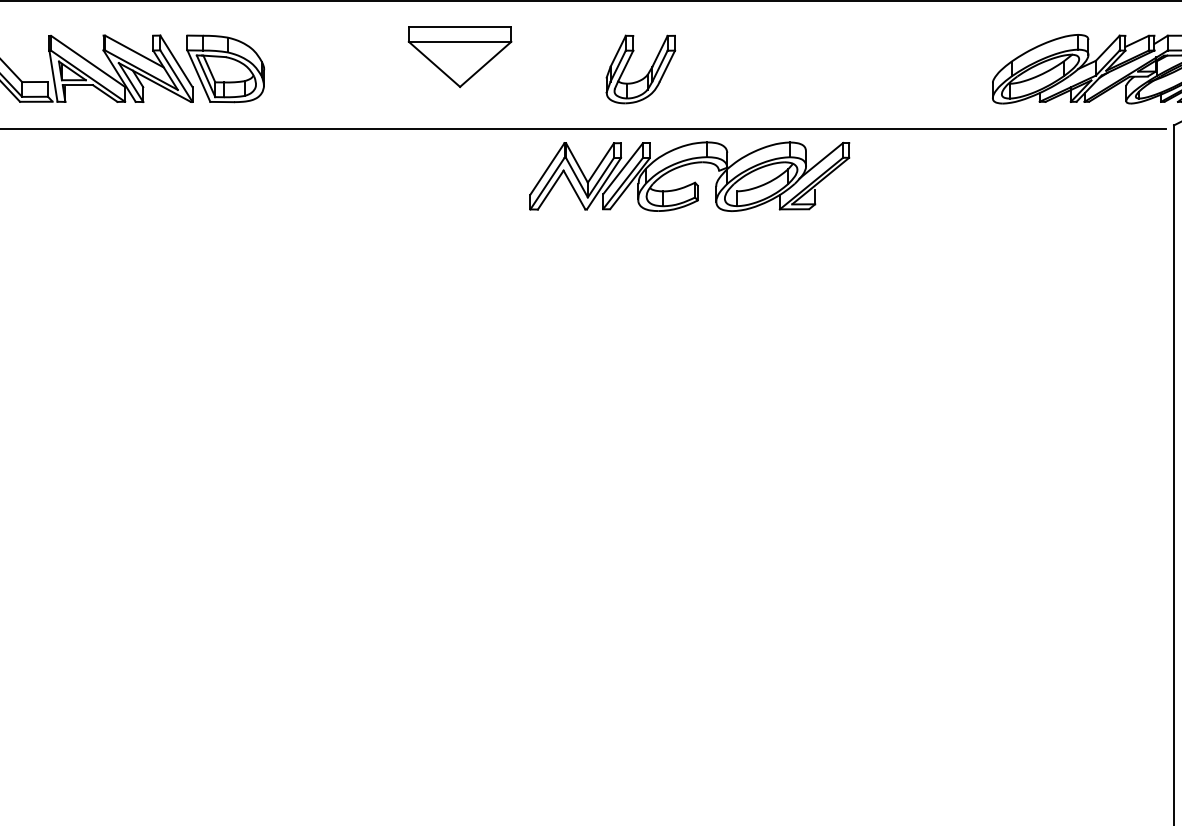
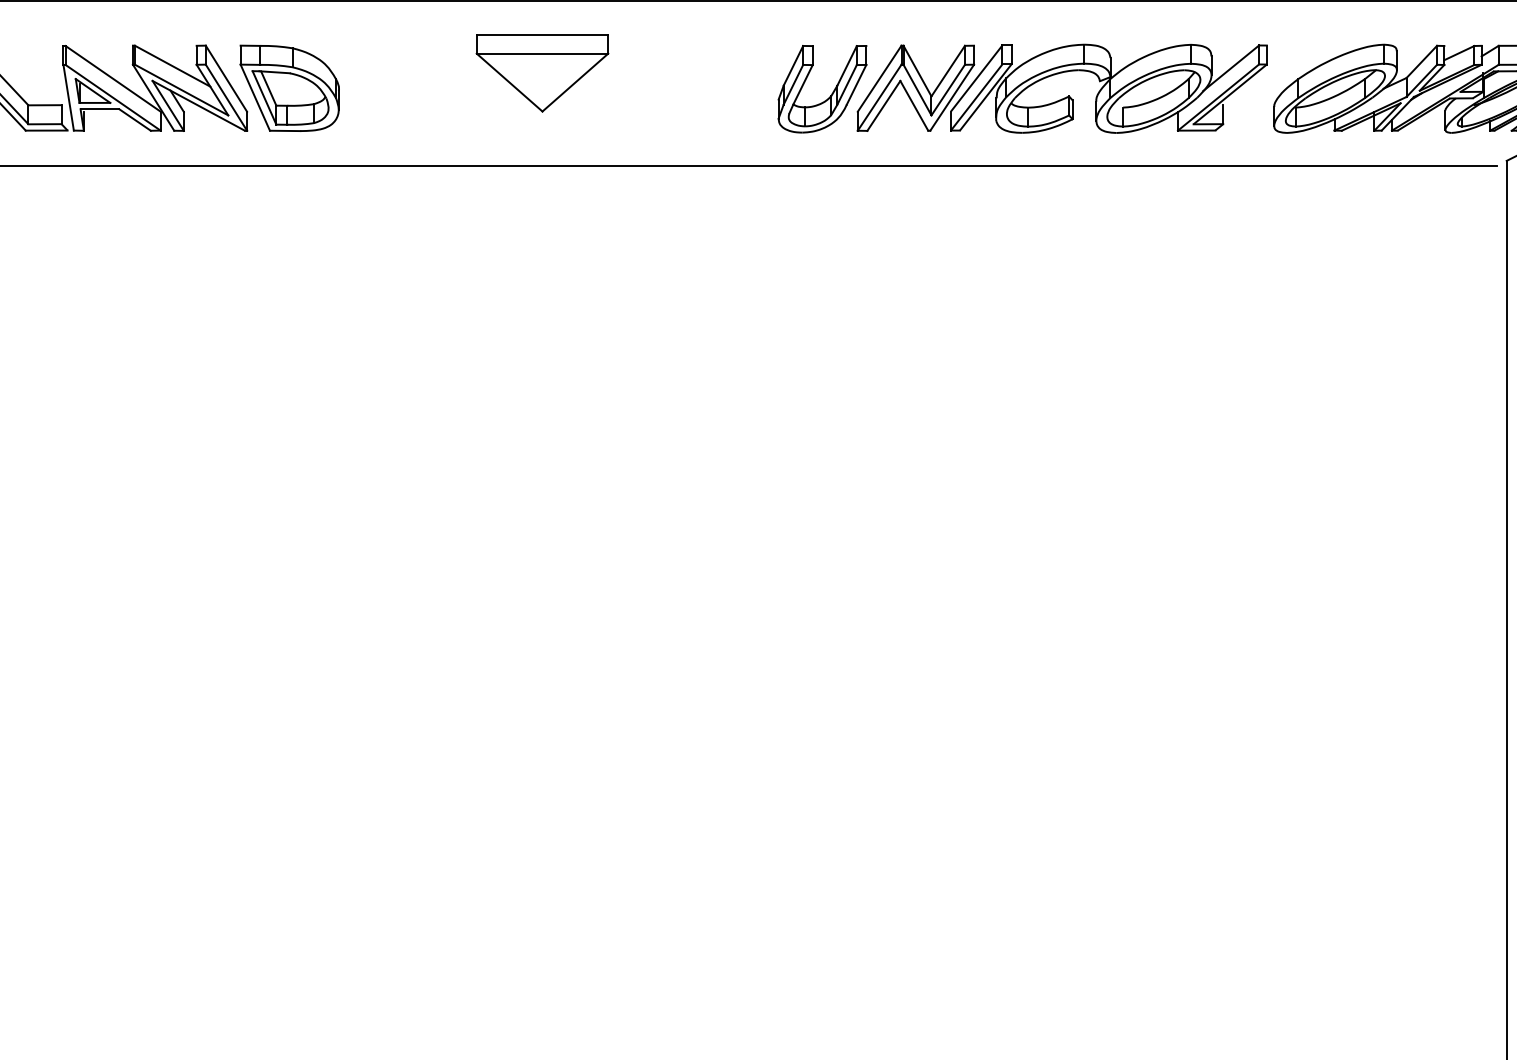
part: (460, 57) -> (542, 73), moved
part: (693, 182) -> (1066, 96), moved

